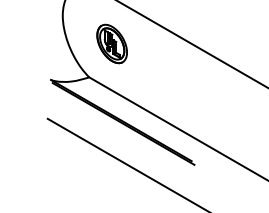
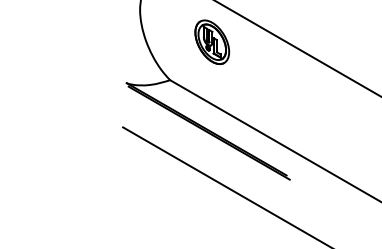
part: (111, 43) -> (211, 41), moved

